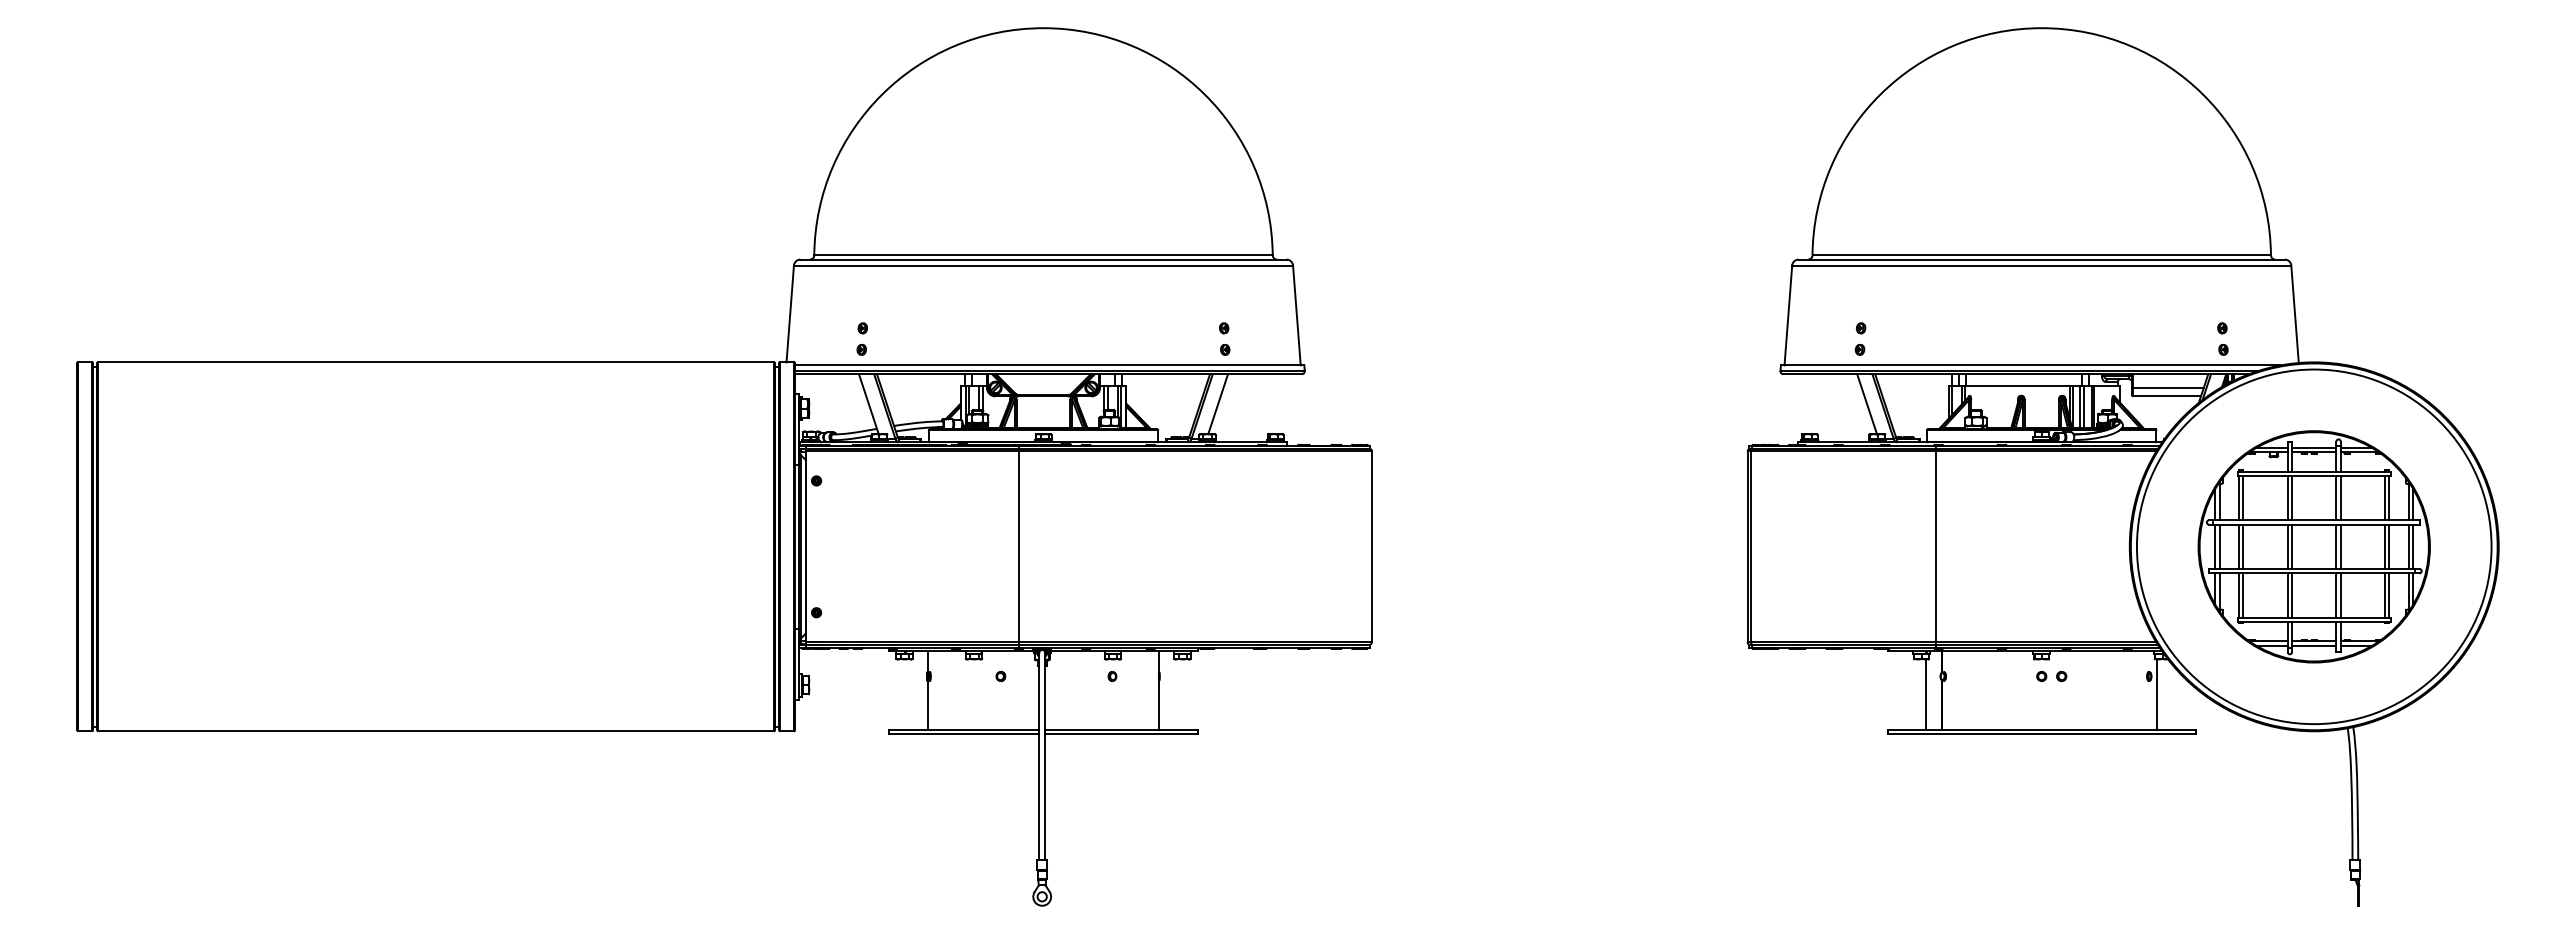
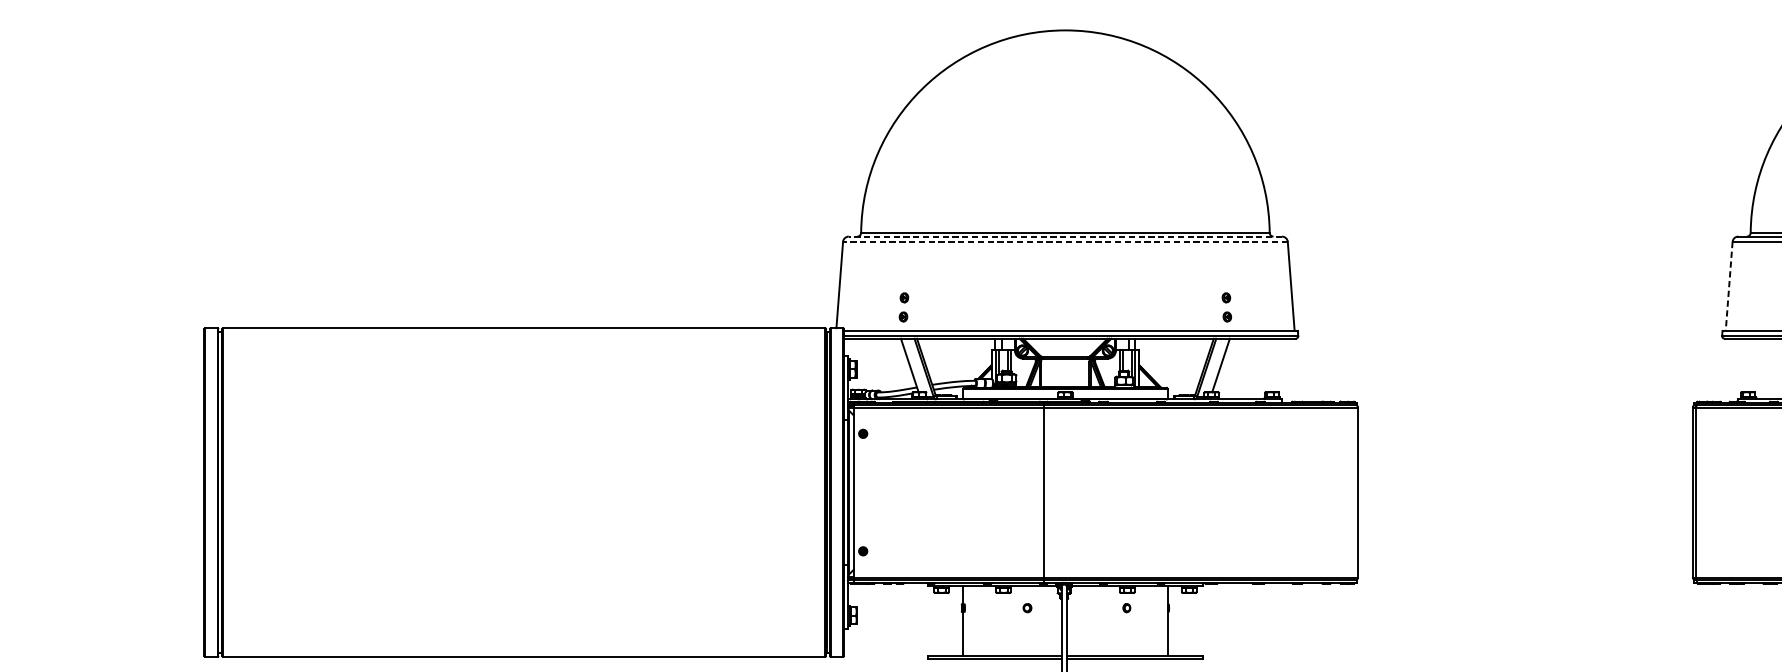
line: (1043, 259) -> (1065, 236), solid -> dashed
line: (1043, 265) -> (1065, 241), solid -> dashed
line: (1788, 315) -> (1729, 286), solid -> dashed

